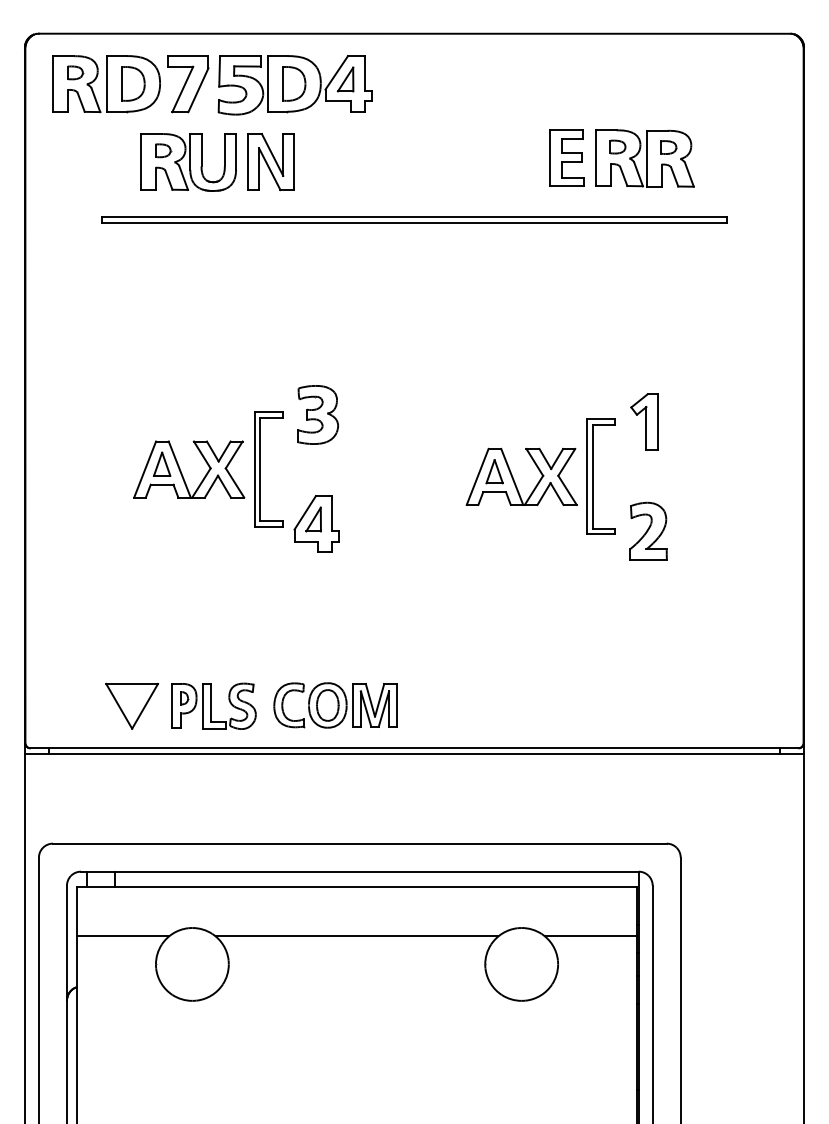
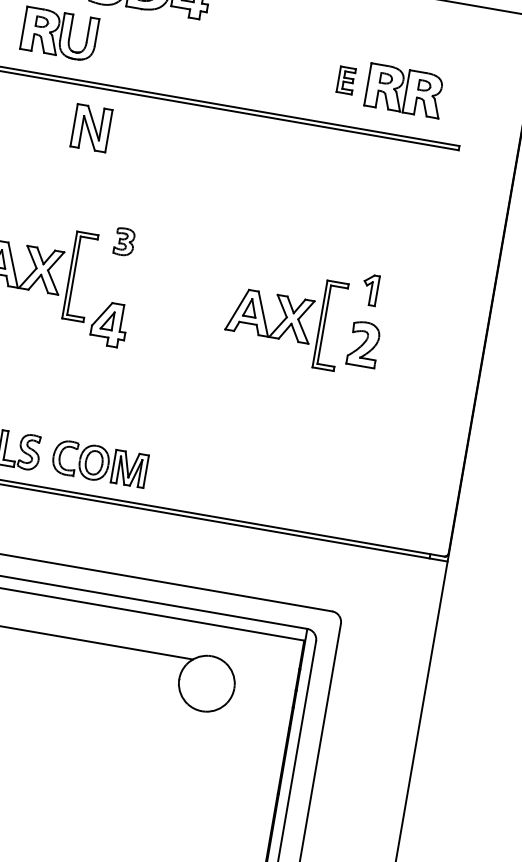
part: (566, 157) -> (346, 79), size x0.6
part: (270, 162) -> (90, 128), moved
part: (317, 414) -> (124, 241), size x0.6
part: (644, 421) -> (370, 289), size x0.7
part: (648, 530) -> (364, 343), moved
line: (590, 936) -> (262, 671), removed

